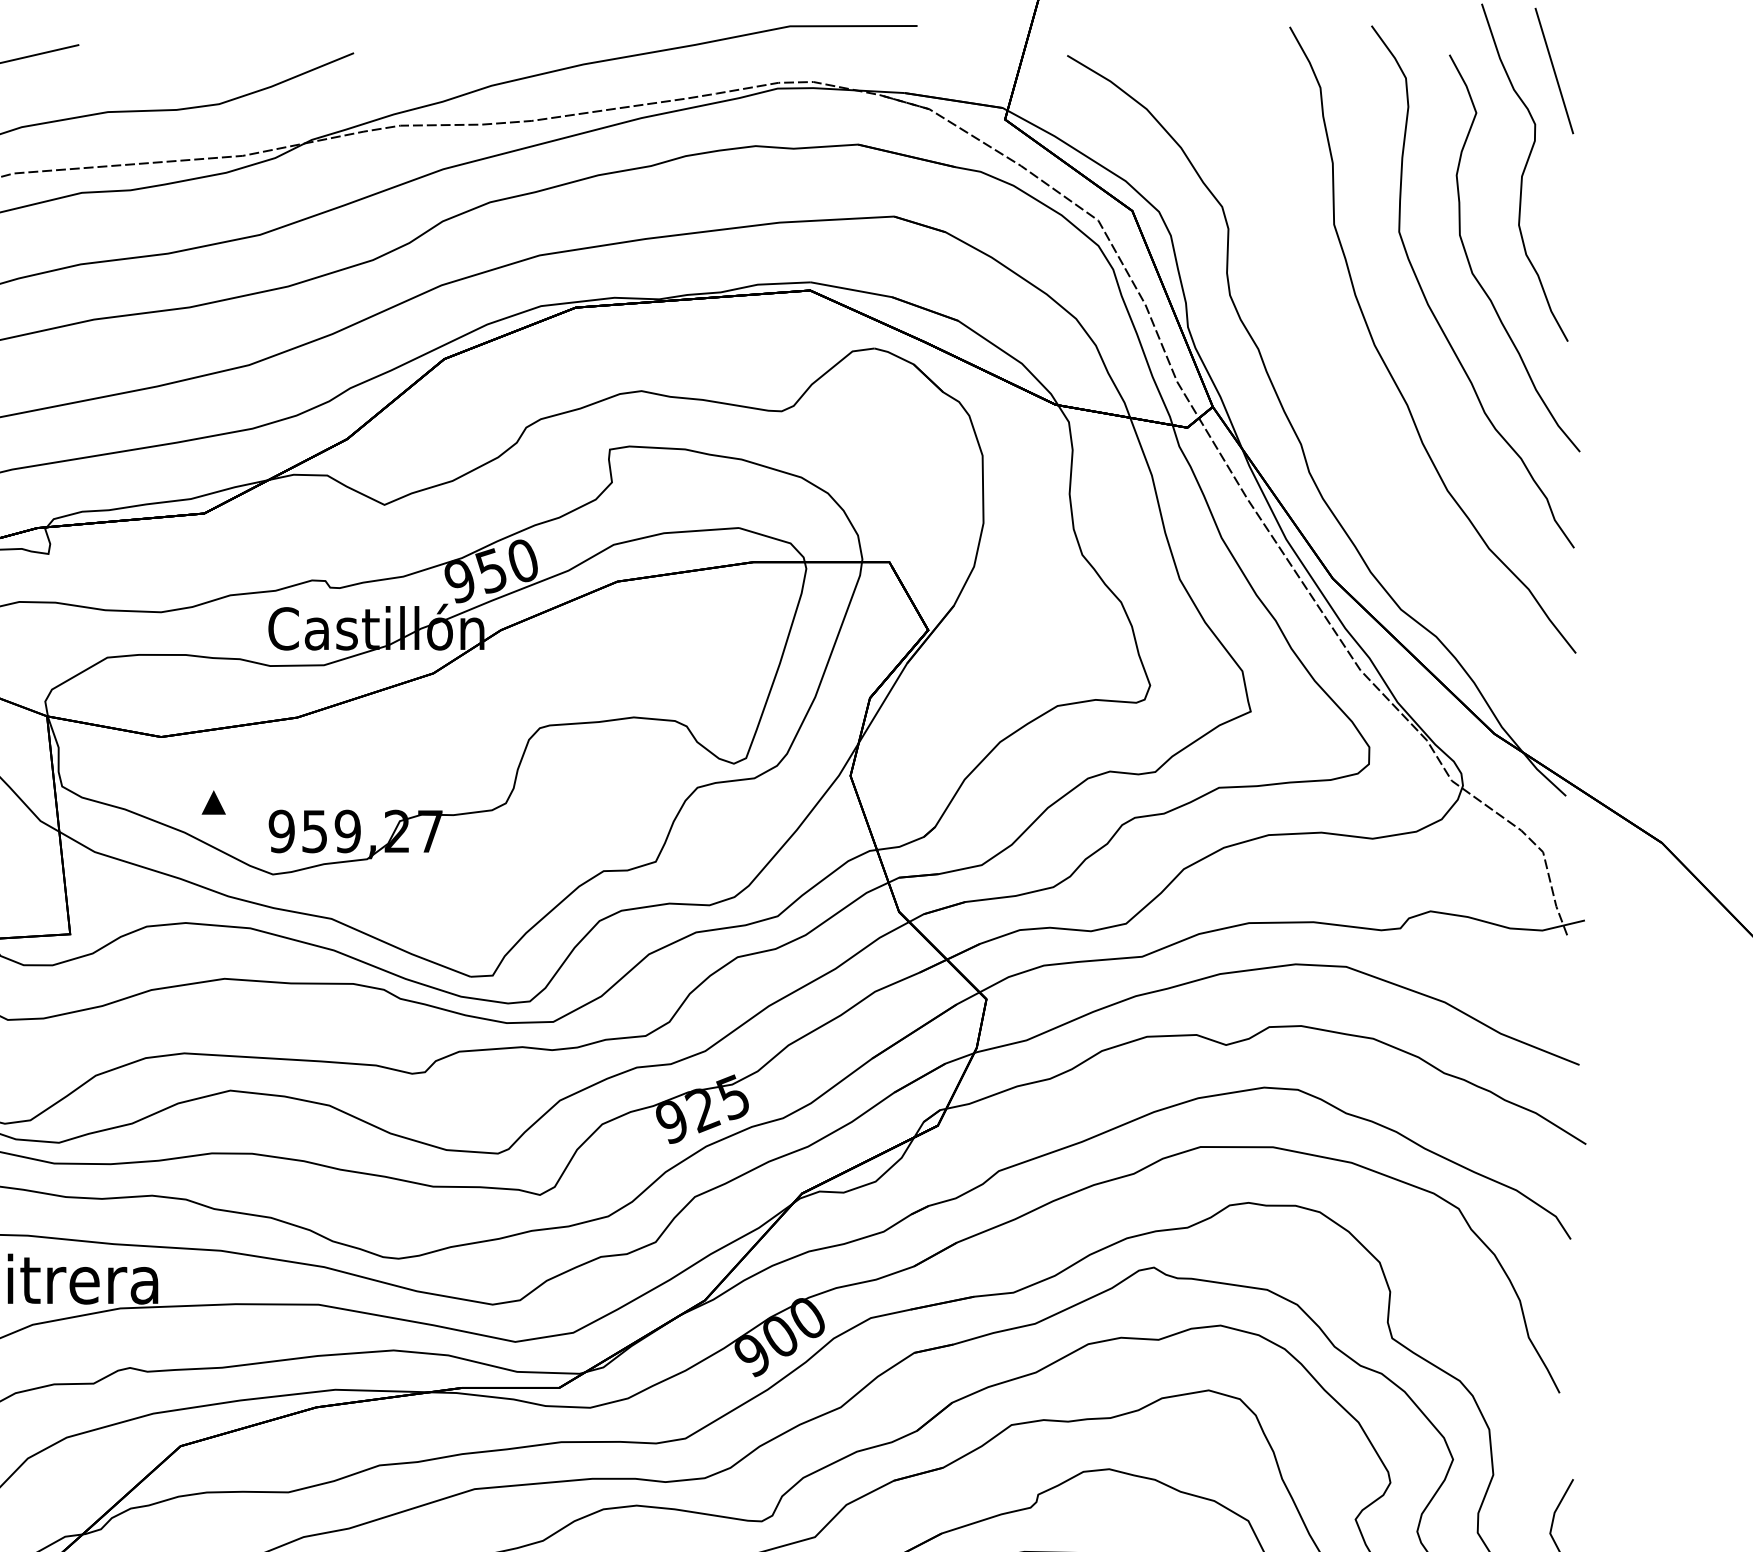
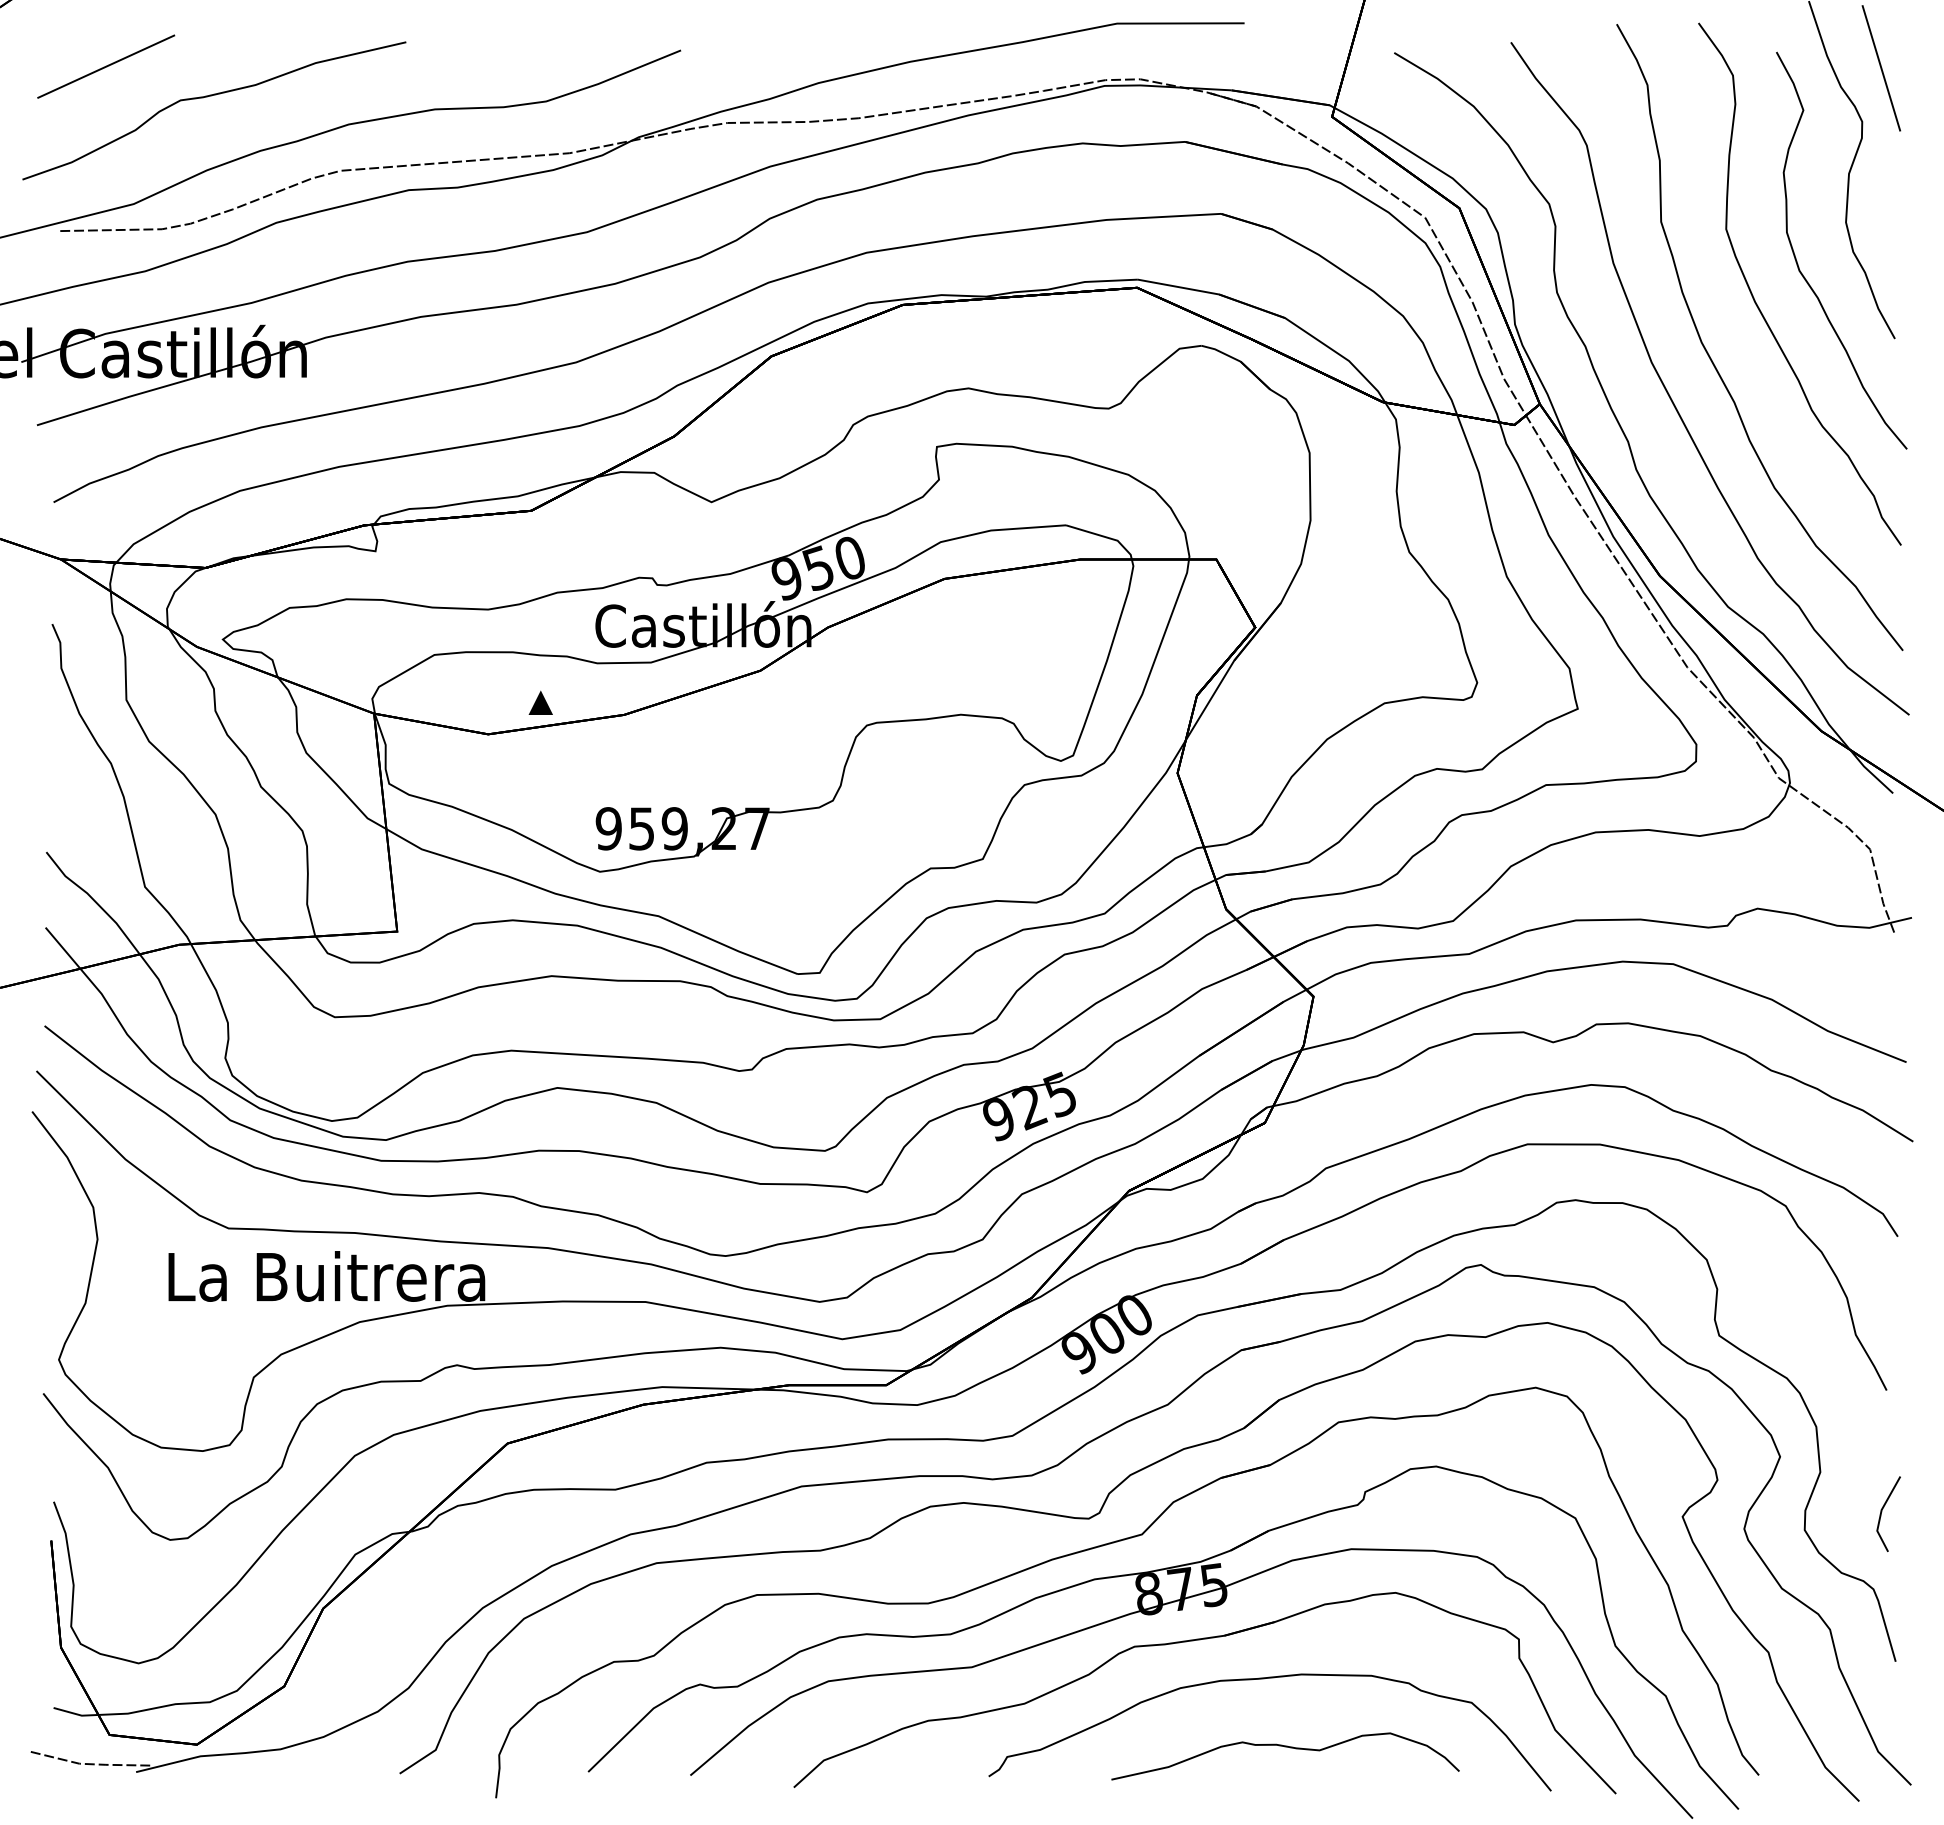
curve: (1344, 400) -> (1671, 397), added
part: (213, 802) -> (540, 702), moved

